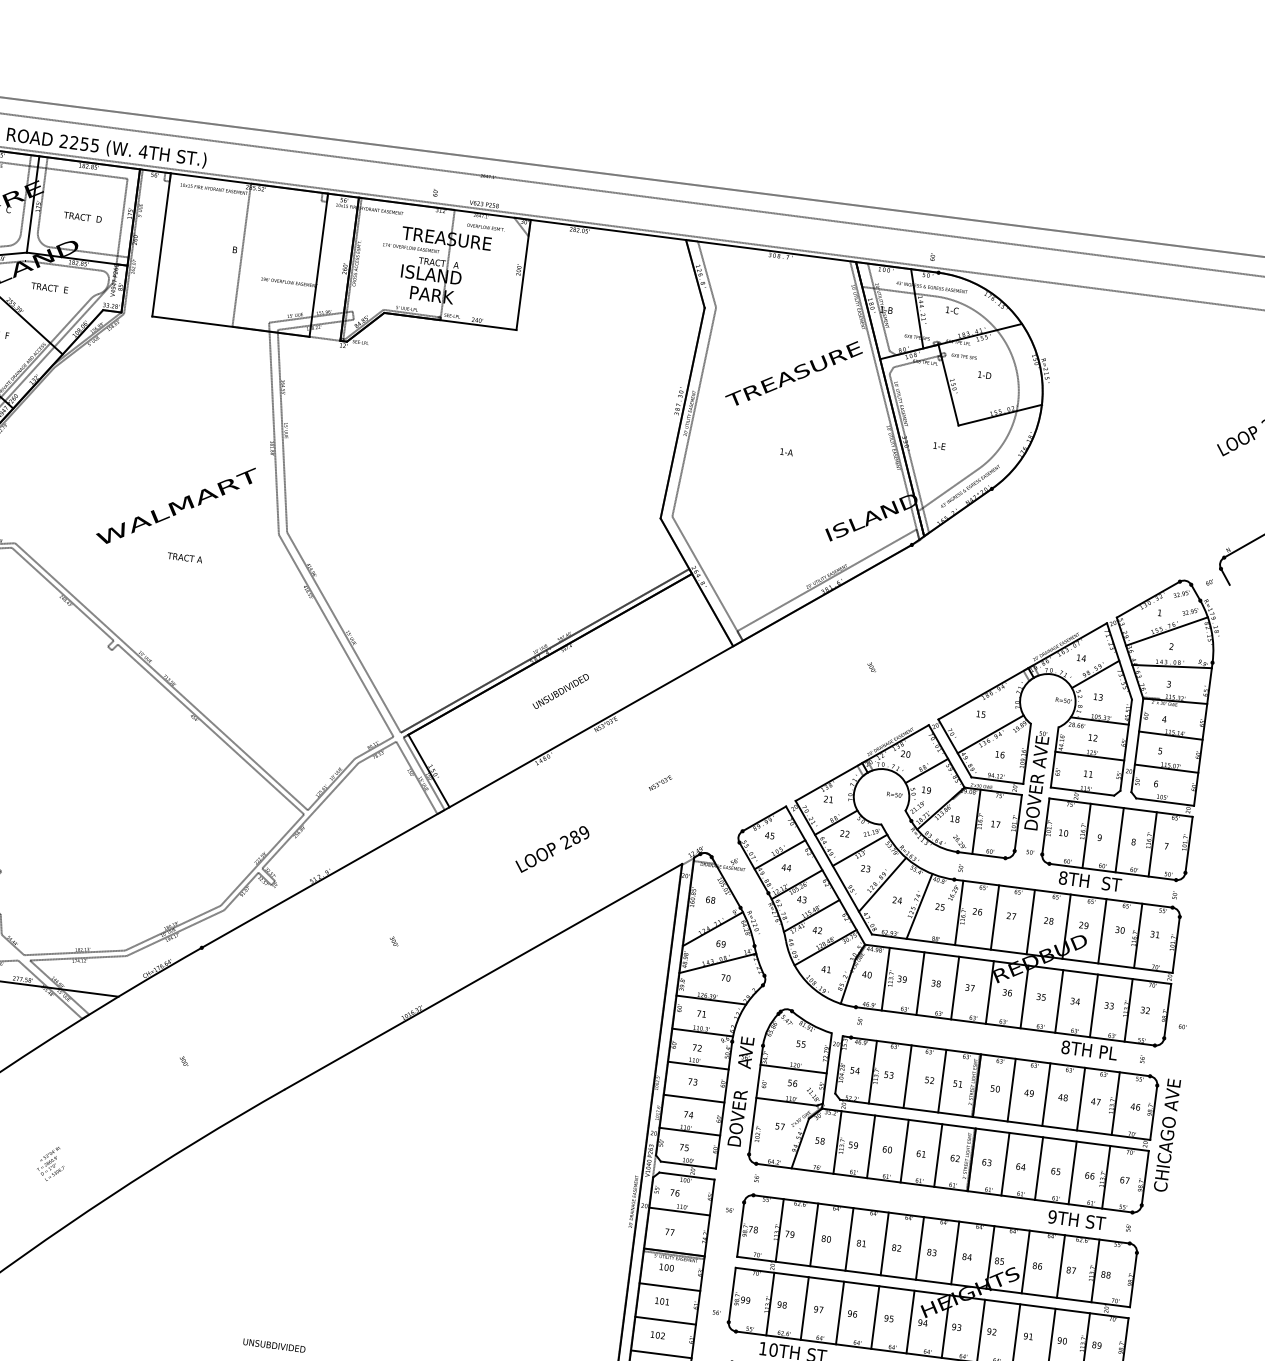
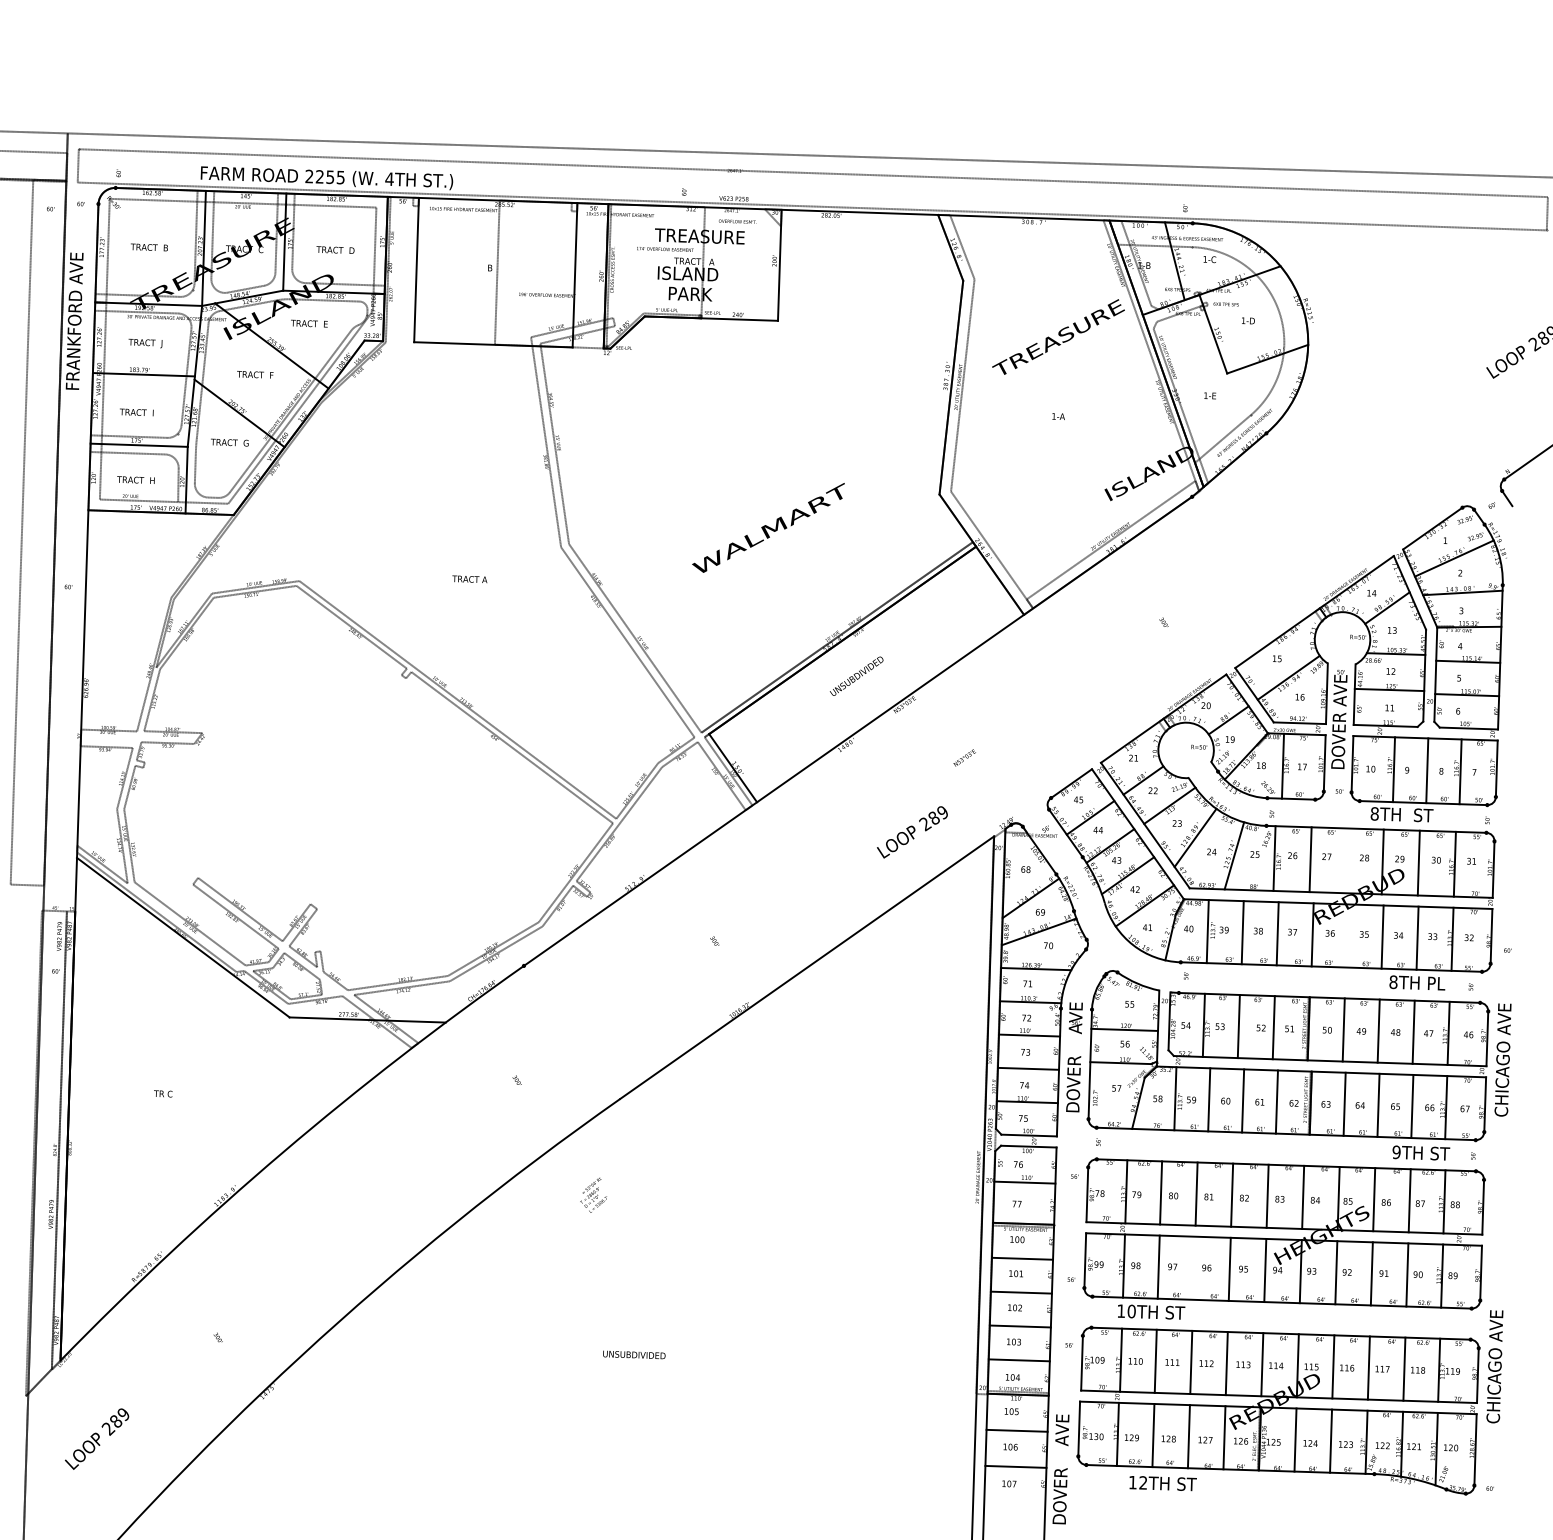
text: (175, 504) -> (768, 527), moved
text: (552, 849) -> (912, 832), moved
line: (1030, 921) -> (1346, 860), removed
line: (1024, 996) -> (1347, 935), removed
text: (51, 1162) -> (593, 1194), moved
line: (840, 1312) -> (1194, 1267), removed

